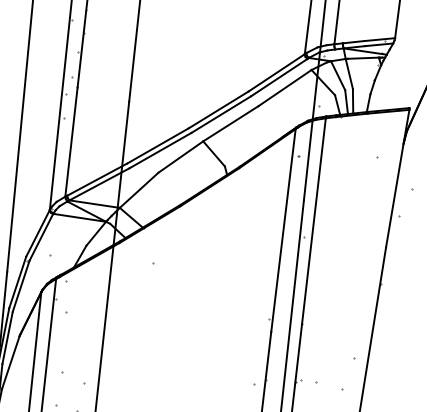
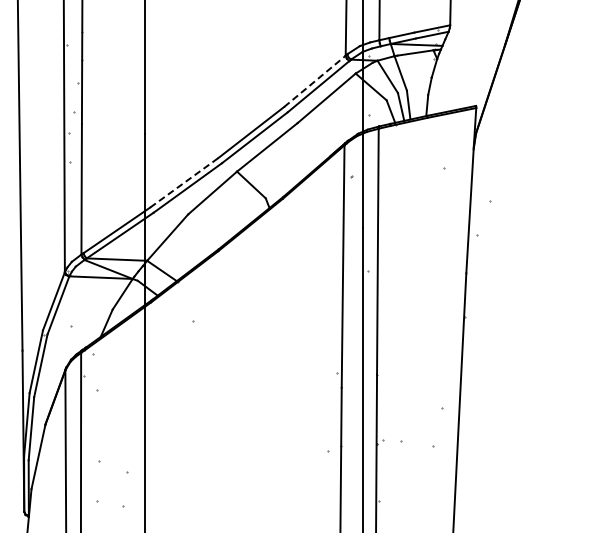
line: (277, 73) -> (315, 81), solid -> dashed
line: (158, 145) -> (184, 182), solid -> dashed

